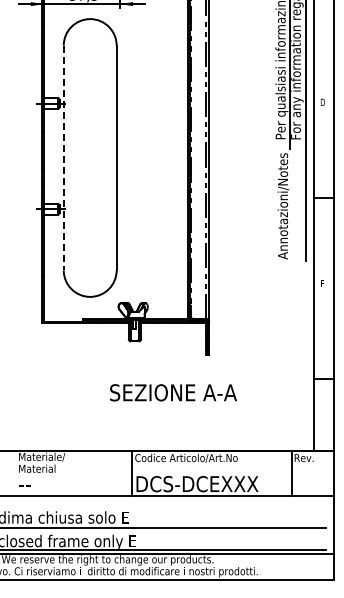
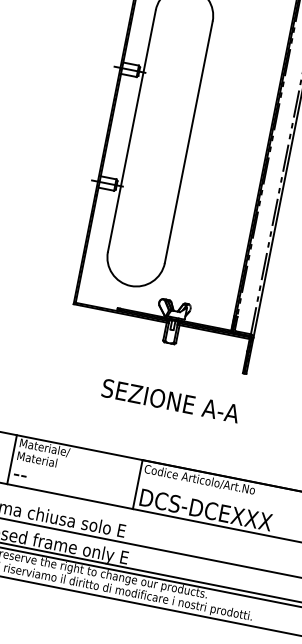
line: (63, 158) -> (131, 131), dashed -> solid
text: (173, 392) -> (170, 400), moved
line: (14, 473) -> (11, 459), added

